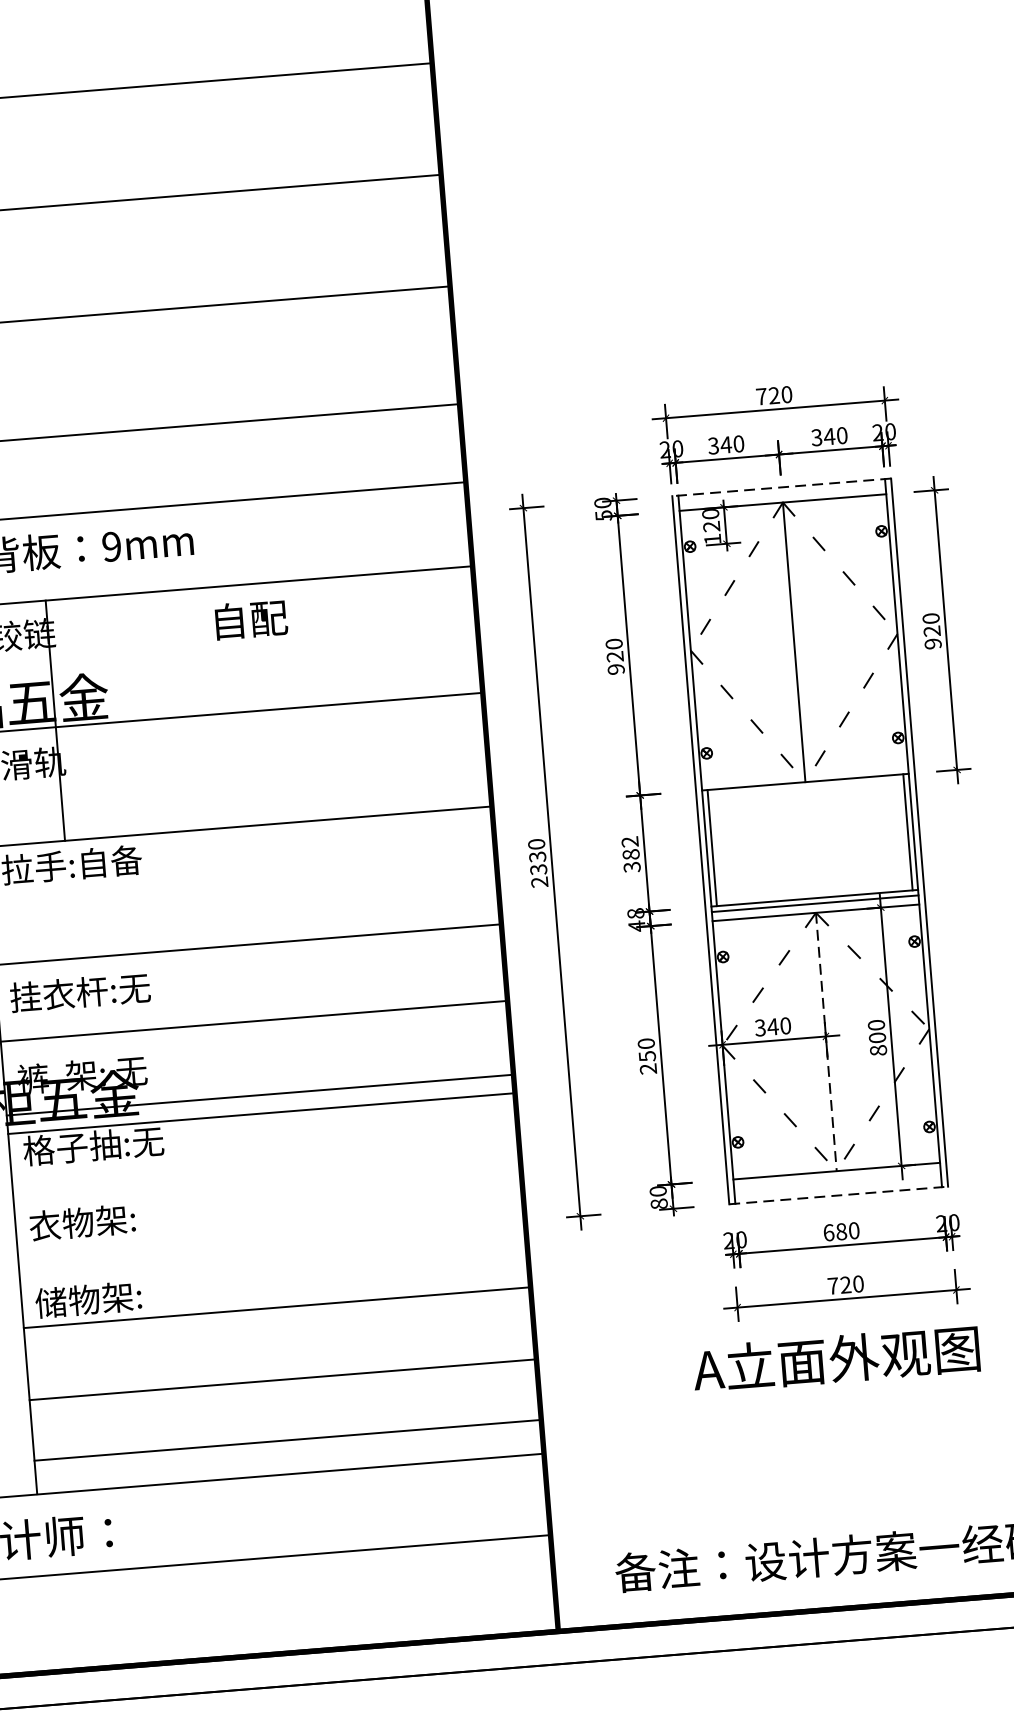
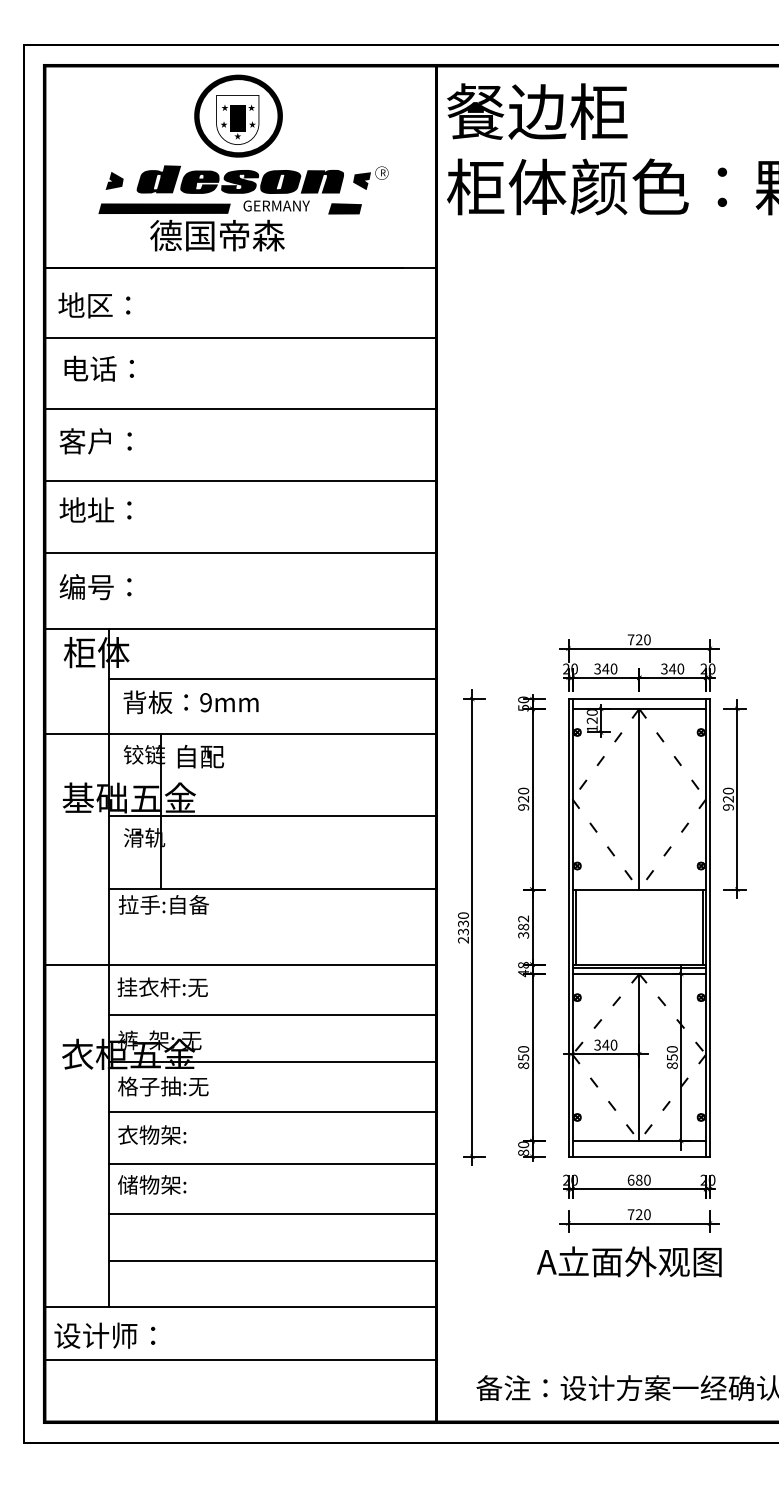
line: (782, 487) -> (639, 699), dashed -> solid
text: (250, 619) -> (200, 756), moved
text: (876, 1037) -> (671, 1057), 800 -> 850
line: (826, 1043) -> (639, 1058), dashed -> solid
text: (648, 1068) -> (523, 1065), 250 -> 850
line: (260, 1113) -> (272, 1112), moved
line: (838, 1195) -> (639, 1156), dashed -> solid
line: (276, 1307) -> (272, 1163), moved
line: (282, 1379) -> (272, 1214), moved
line: (287, 1440) -> (272, 1260), moved

